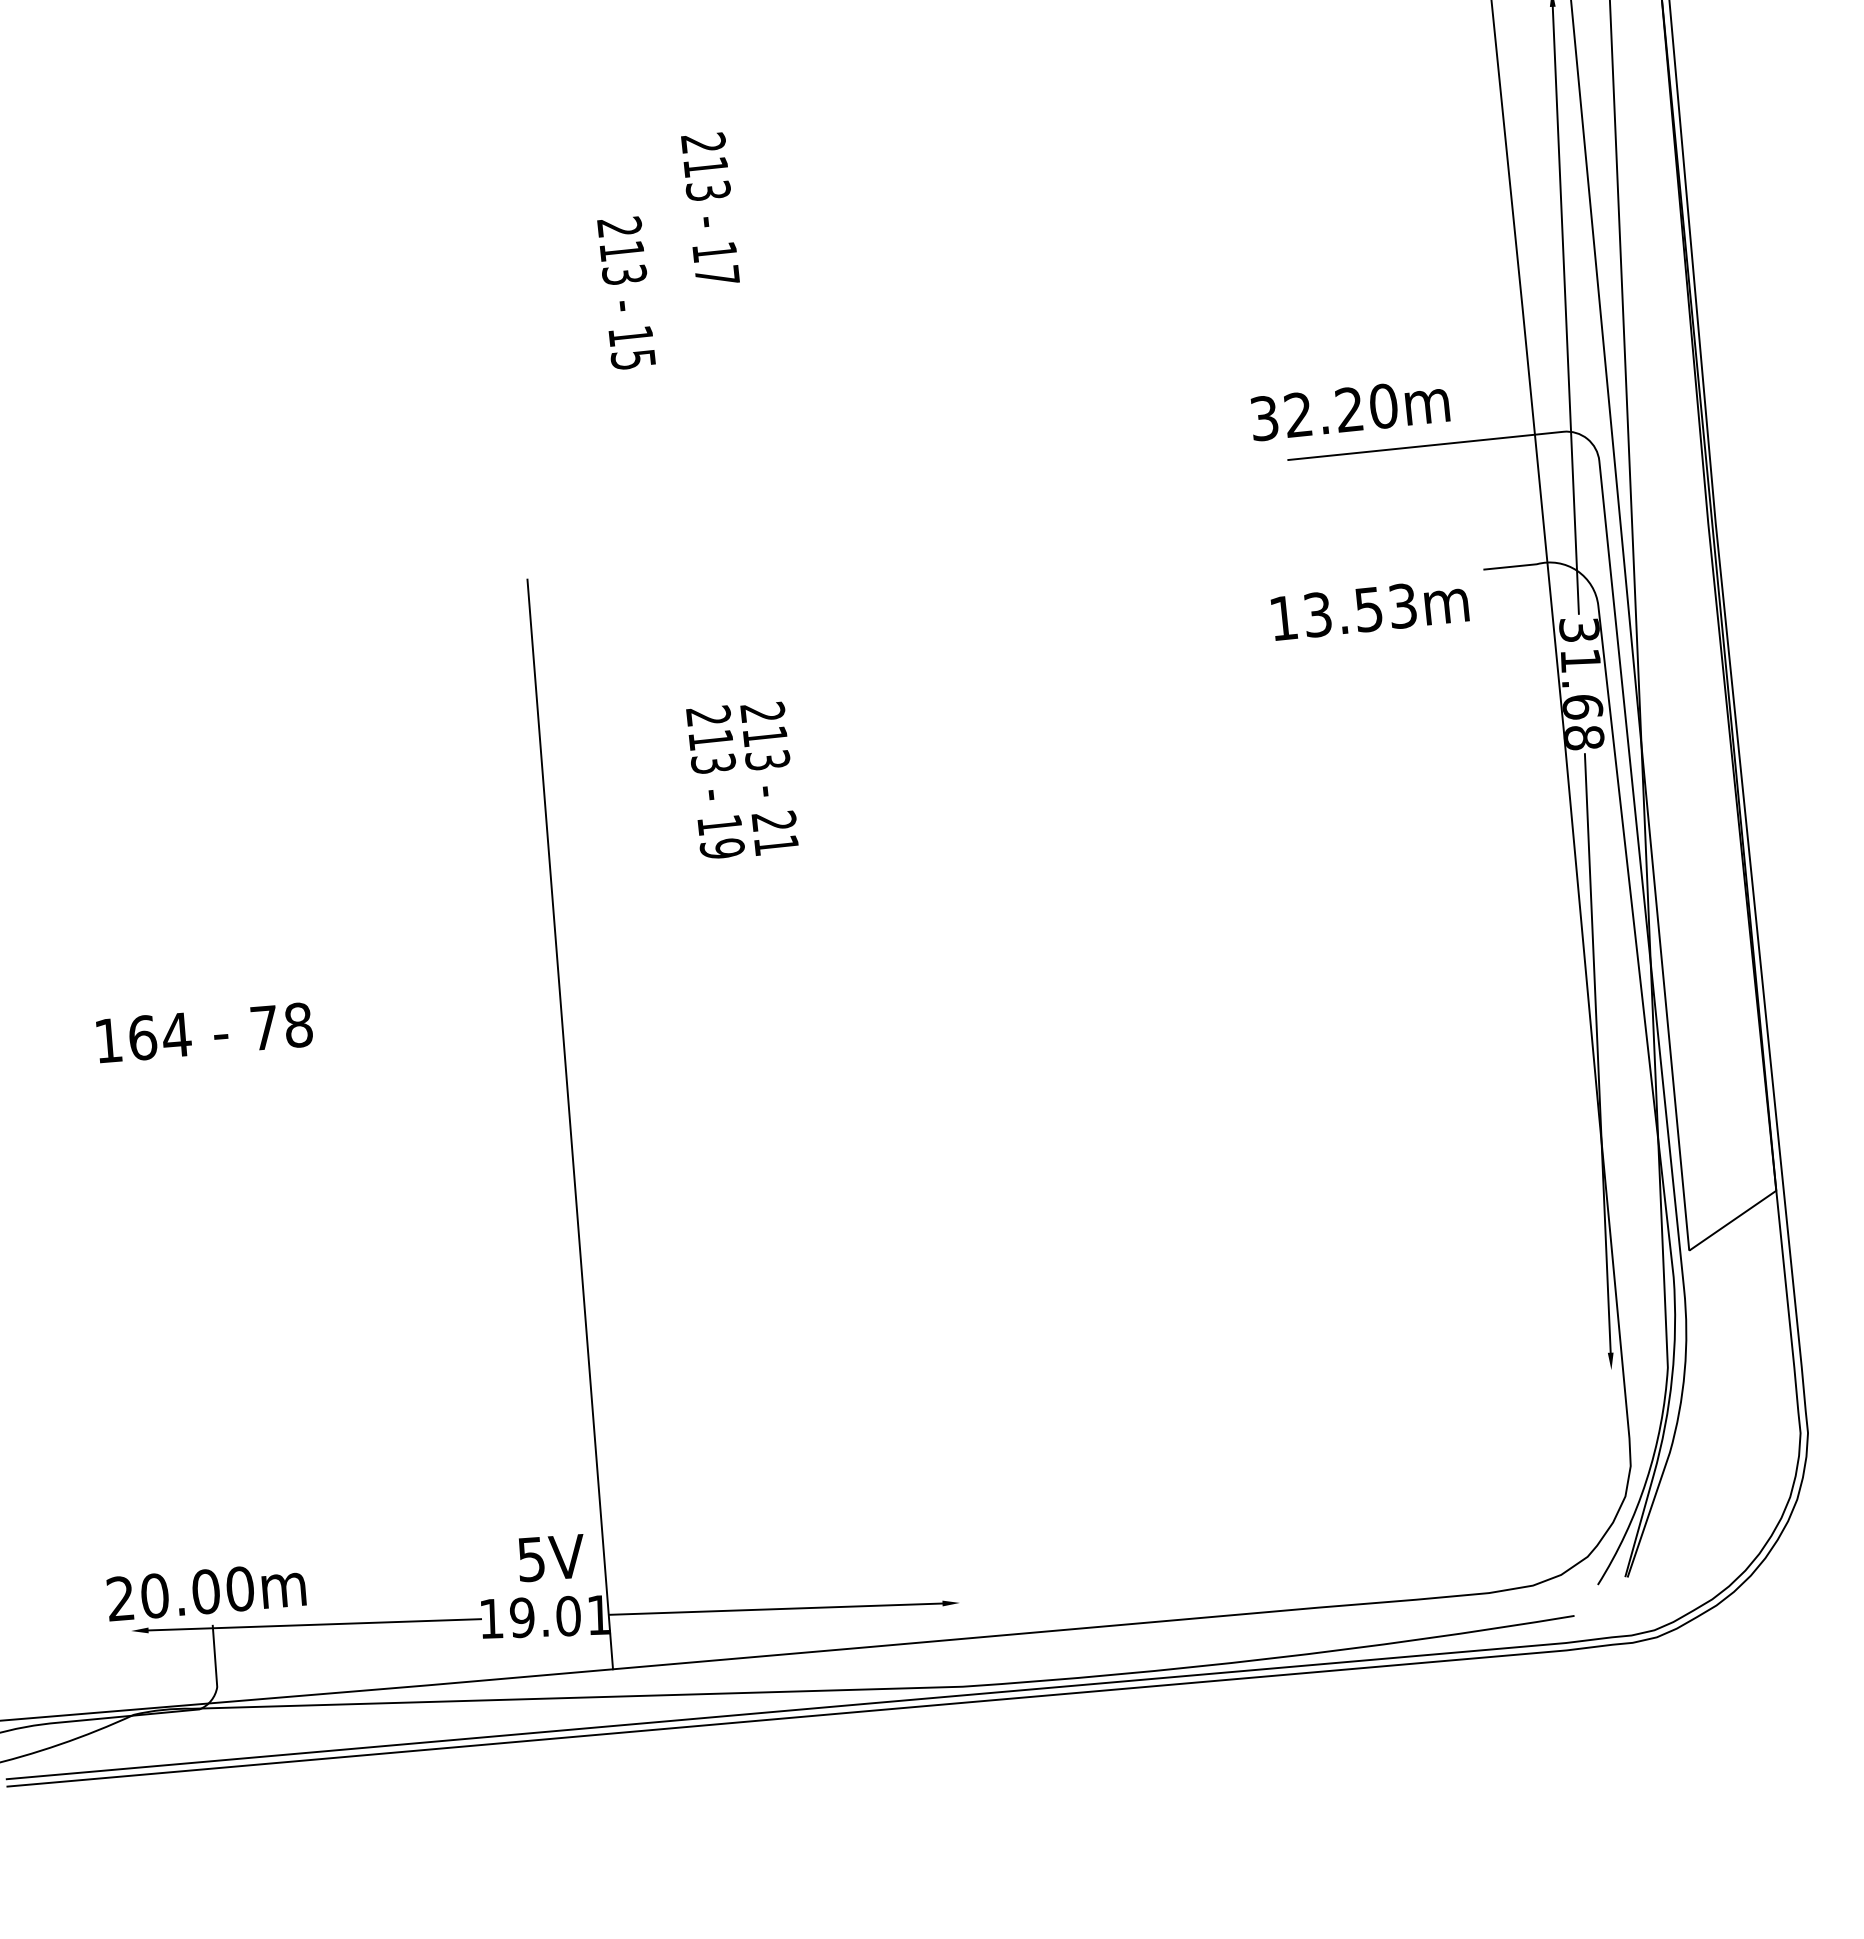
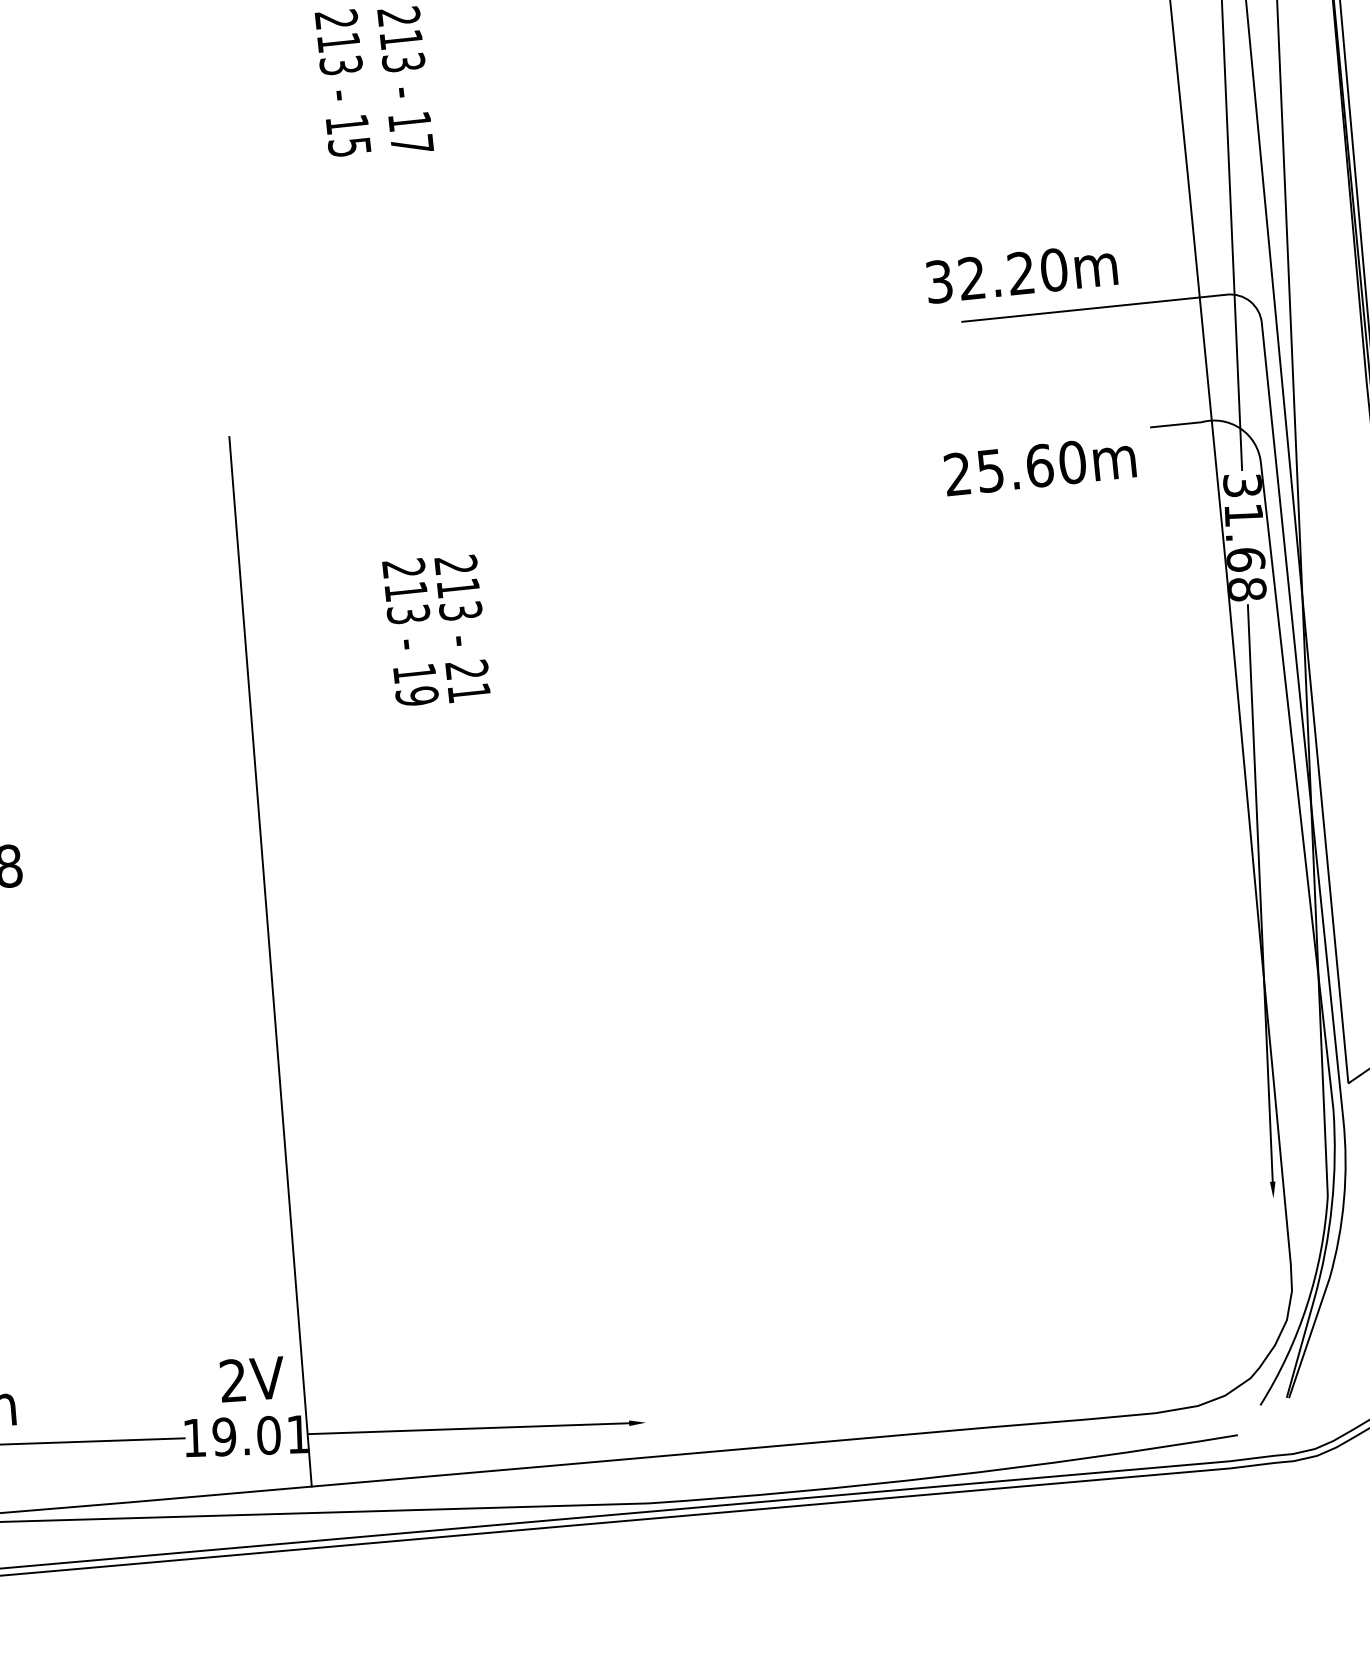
text: (626, 292) -> (343, 82), moved
text: (1342, 612) -> (1014, 468), 13.53m -> 25.60m
text: (530, 1559) -> (232, 1380), 5V -> 2V

